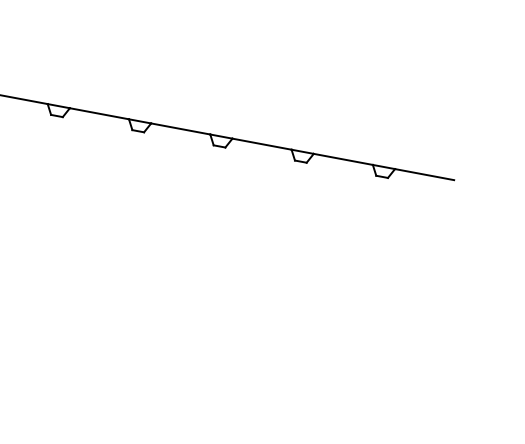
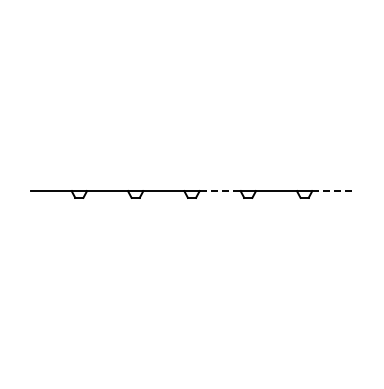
line: (262, 144) -> (220, 191), solid -> dashed
line: (425, 175) -> (333, 191), solid -> dashed

